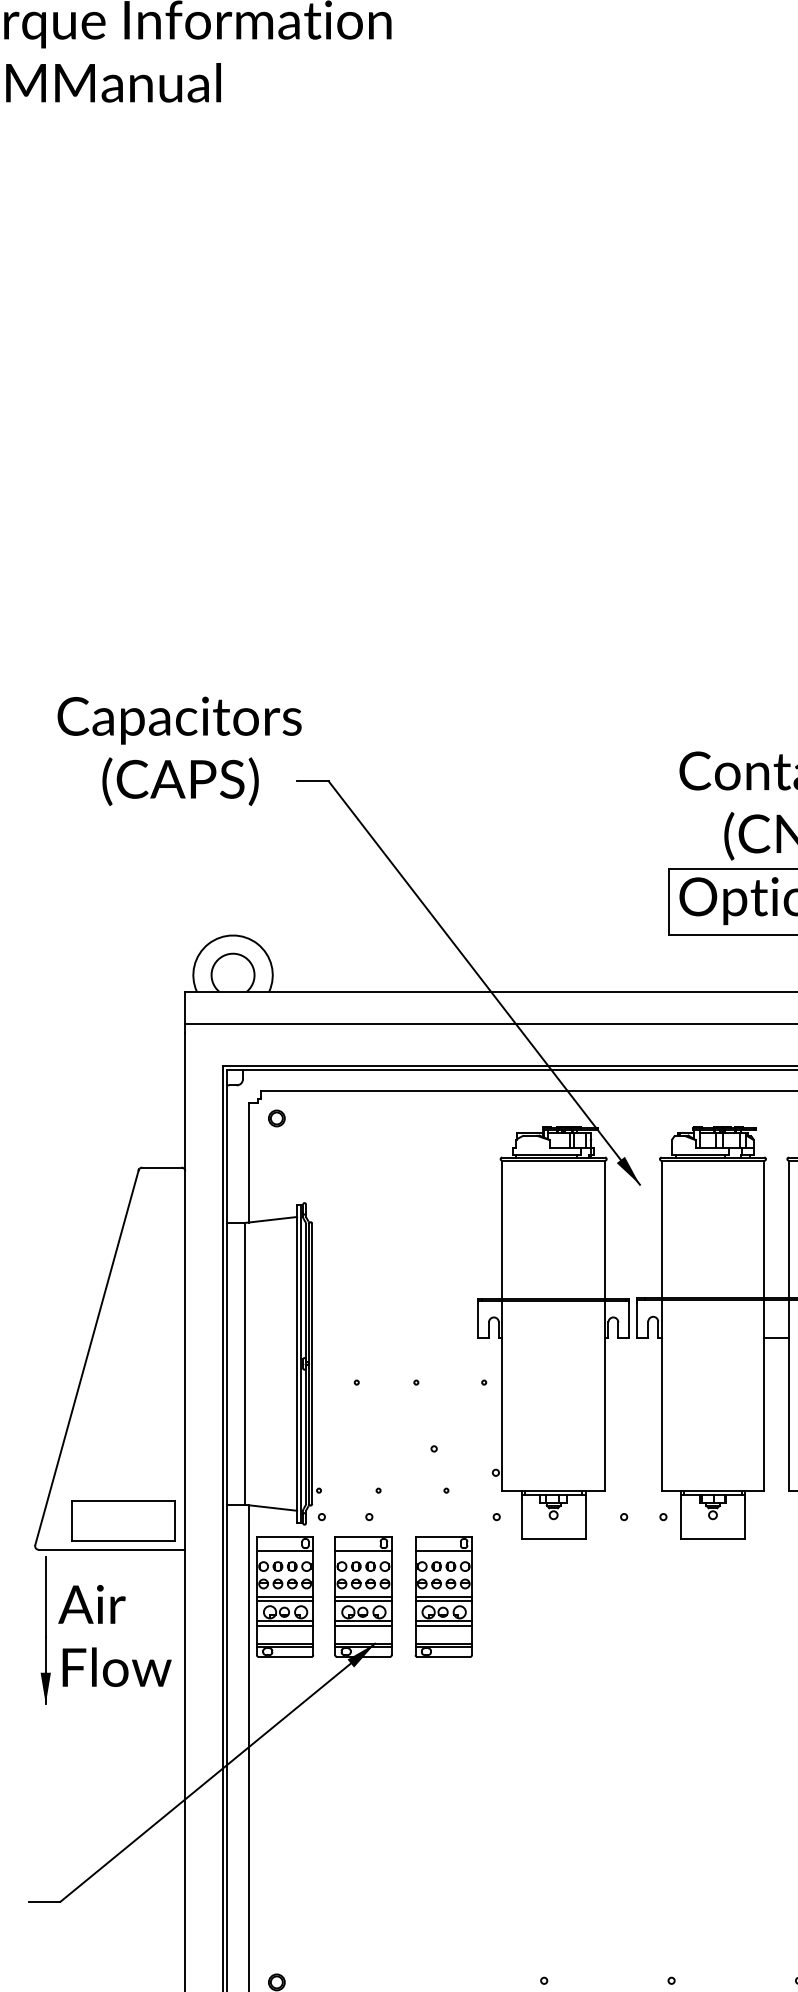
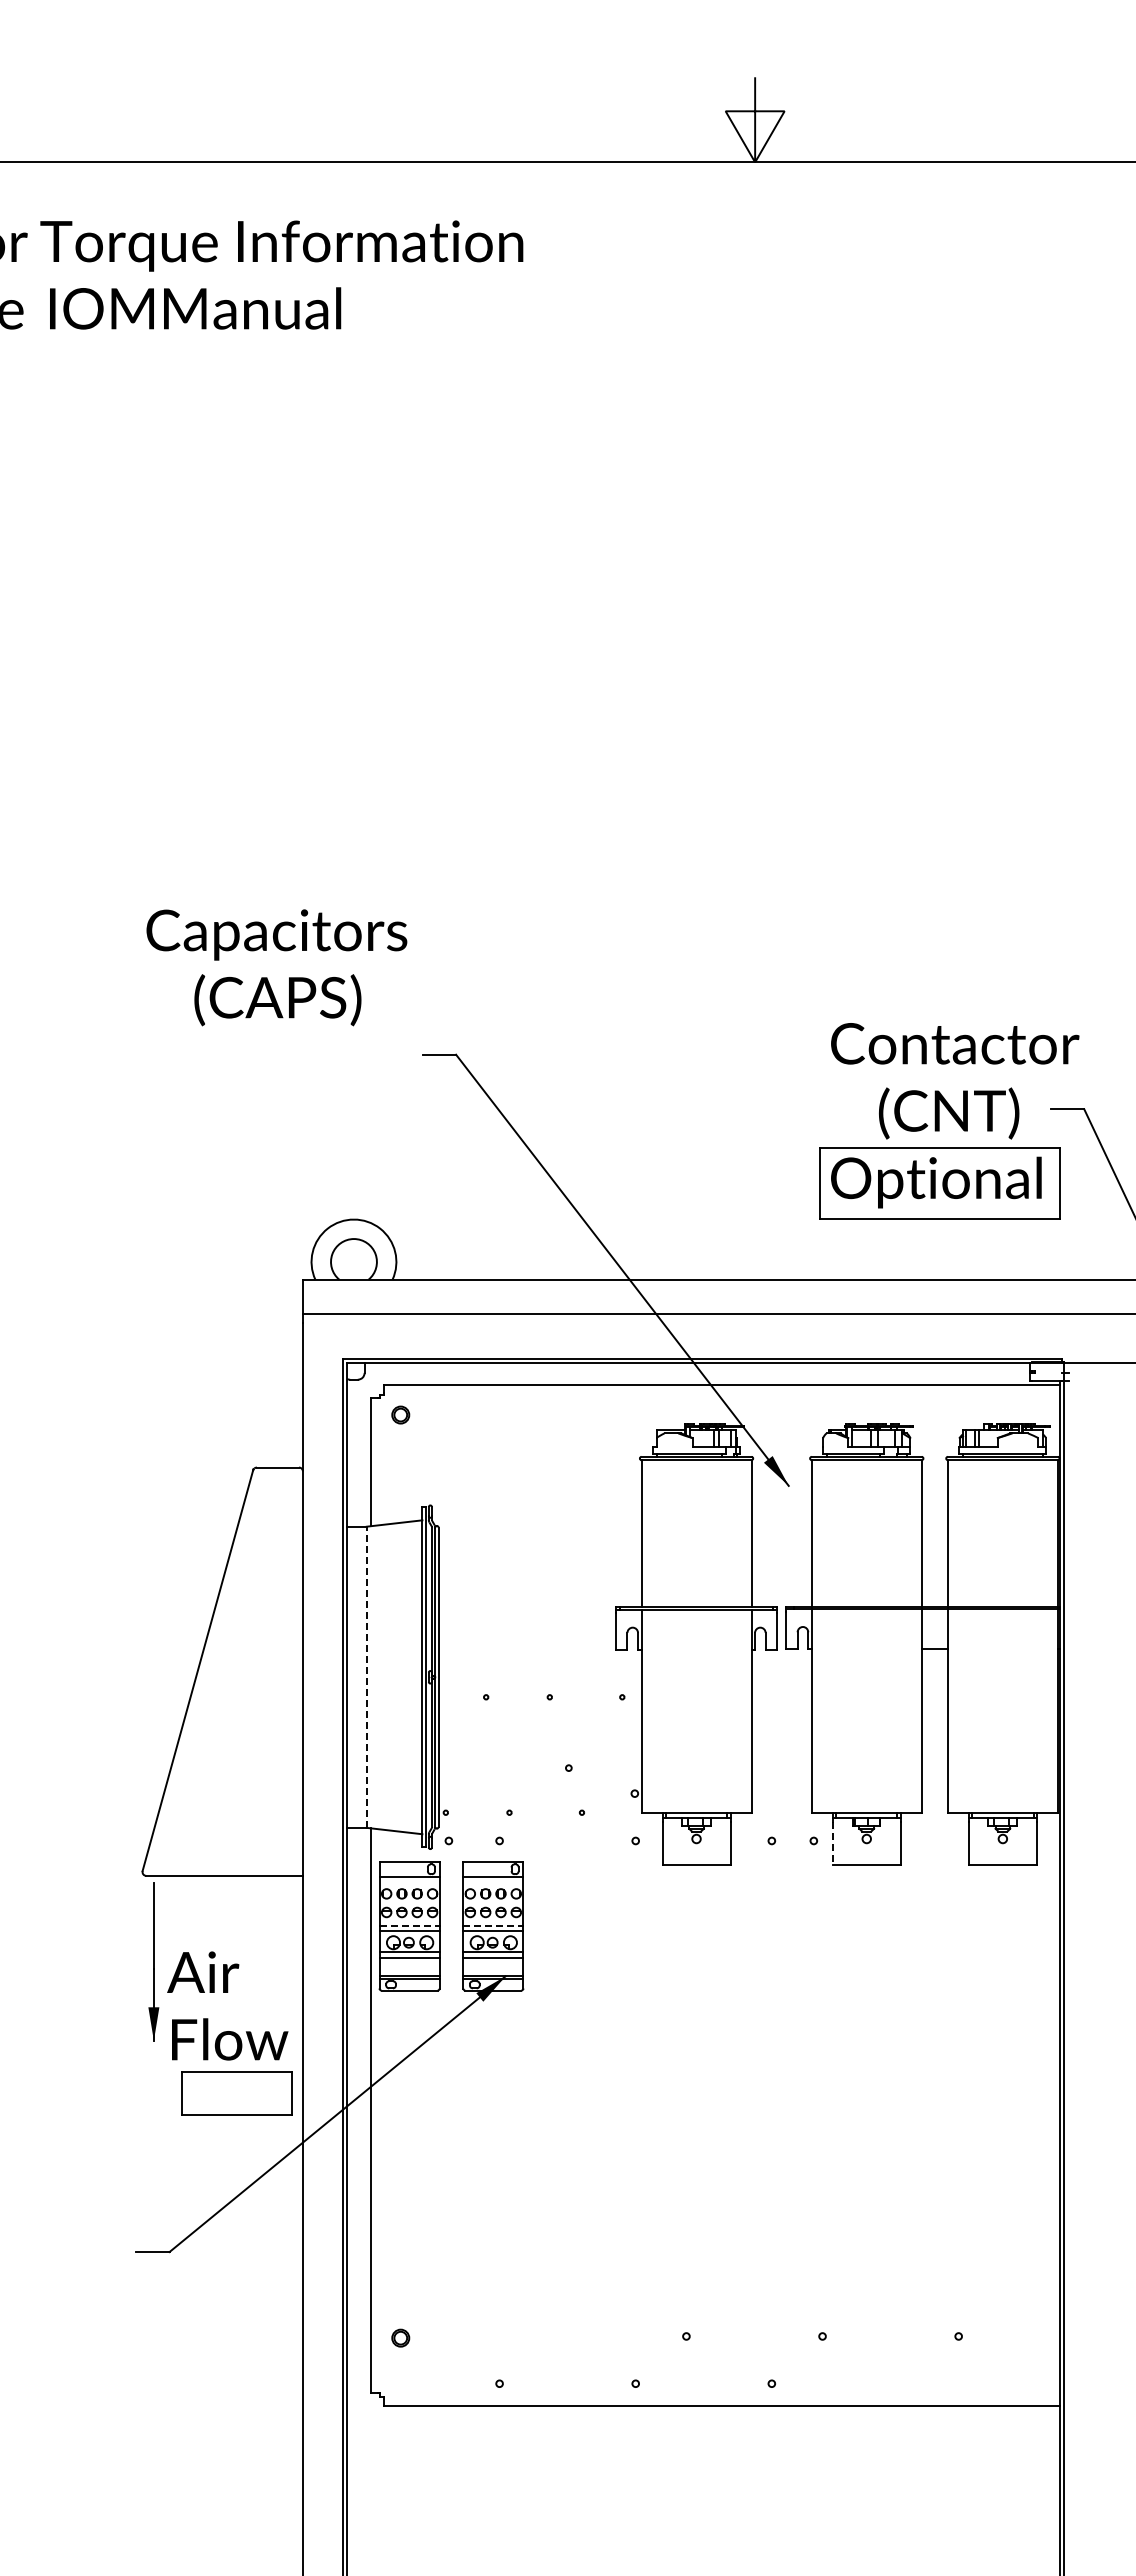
text: (179, 751) -> (276, 967), moved
line: (244, 1364) -> (366, 1677), solid -> dashed
line: (680, 1519) -> (832, 1843), solid -> dashed
part: (123, 1521) -> (236, 2093), moved
line: (285, 1597) -> (410, 1926), solid -> dashed
line: (363, 1597) -> (493, 1926), solid -> dashed
part: (443, 1597) -> (578, 1926), removed
text: (114, 1635) -> (227, 2005), moved

